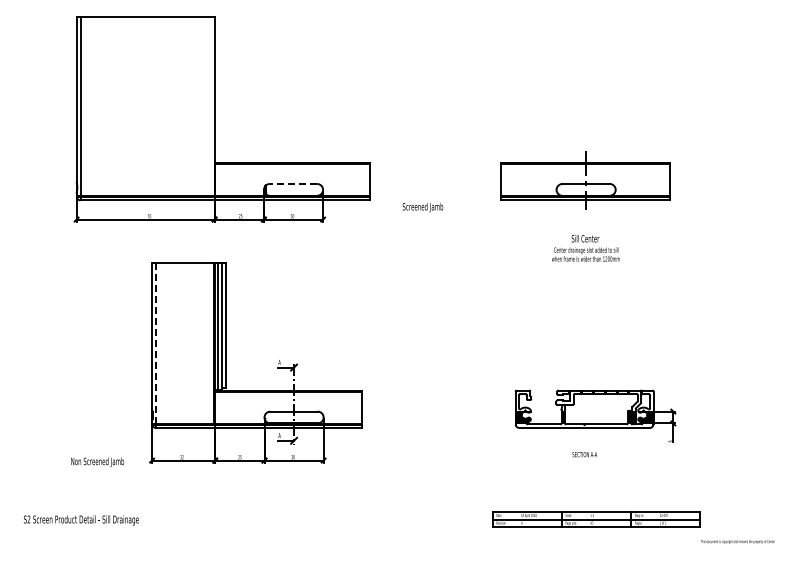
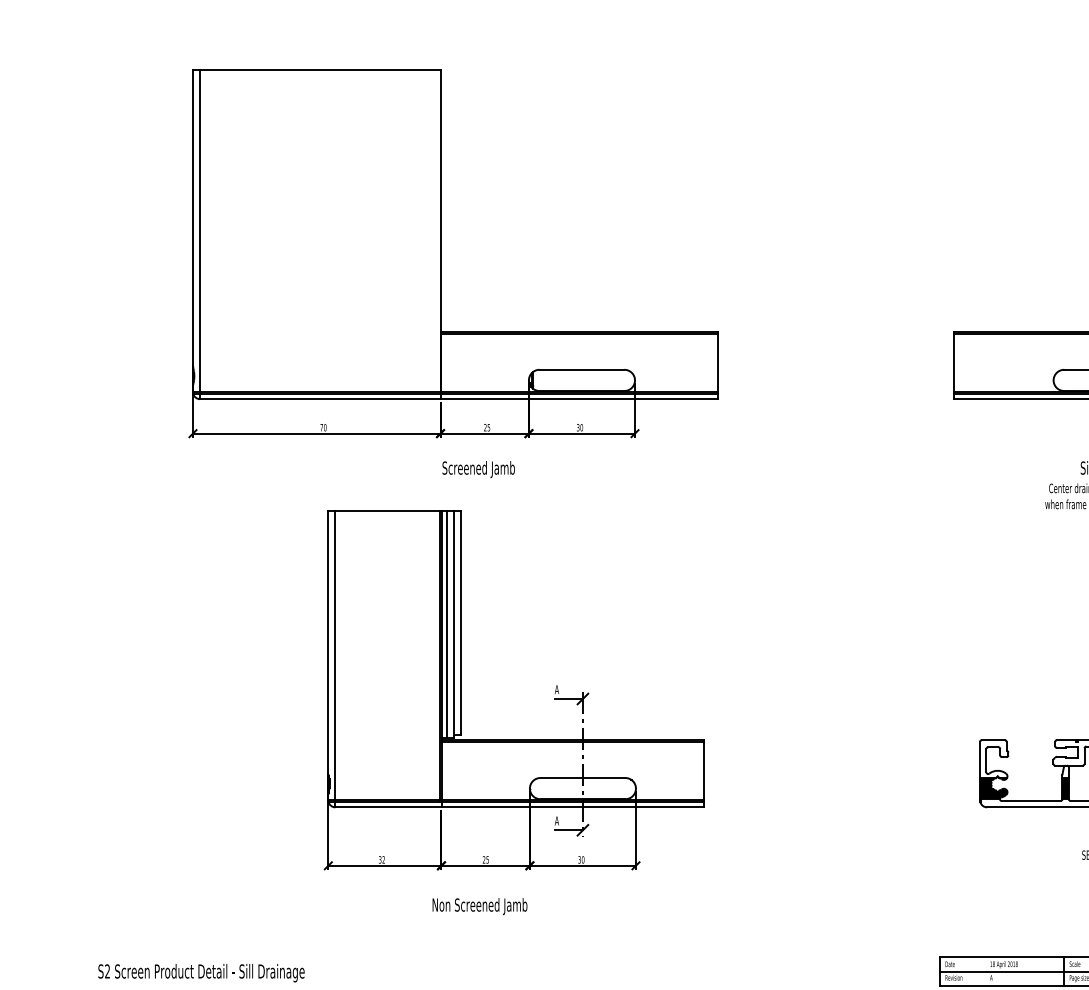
line: (293, 183) -> (581, 368), dashed -> solid
text: (422, 207) -> (477, 469), moved
line: (156, 343) -> (336, 655), dashed -> solid
text: (97, 461) -> (479, 905), moved

